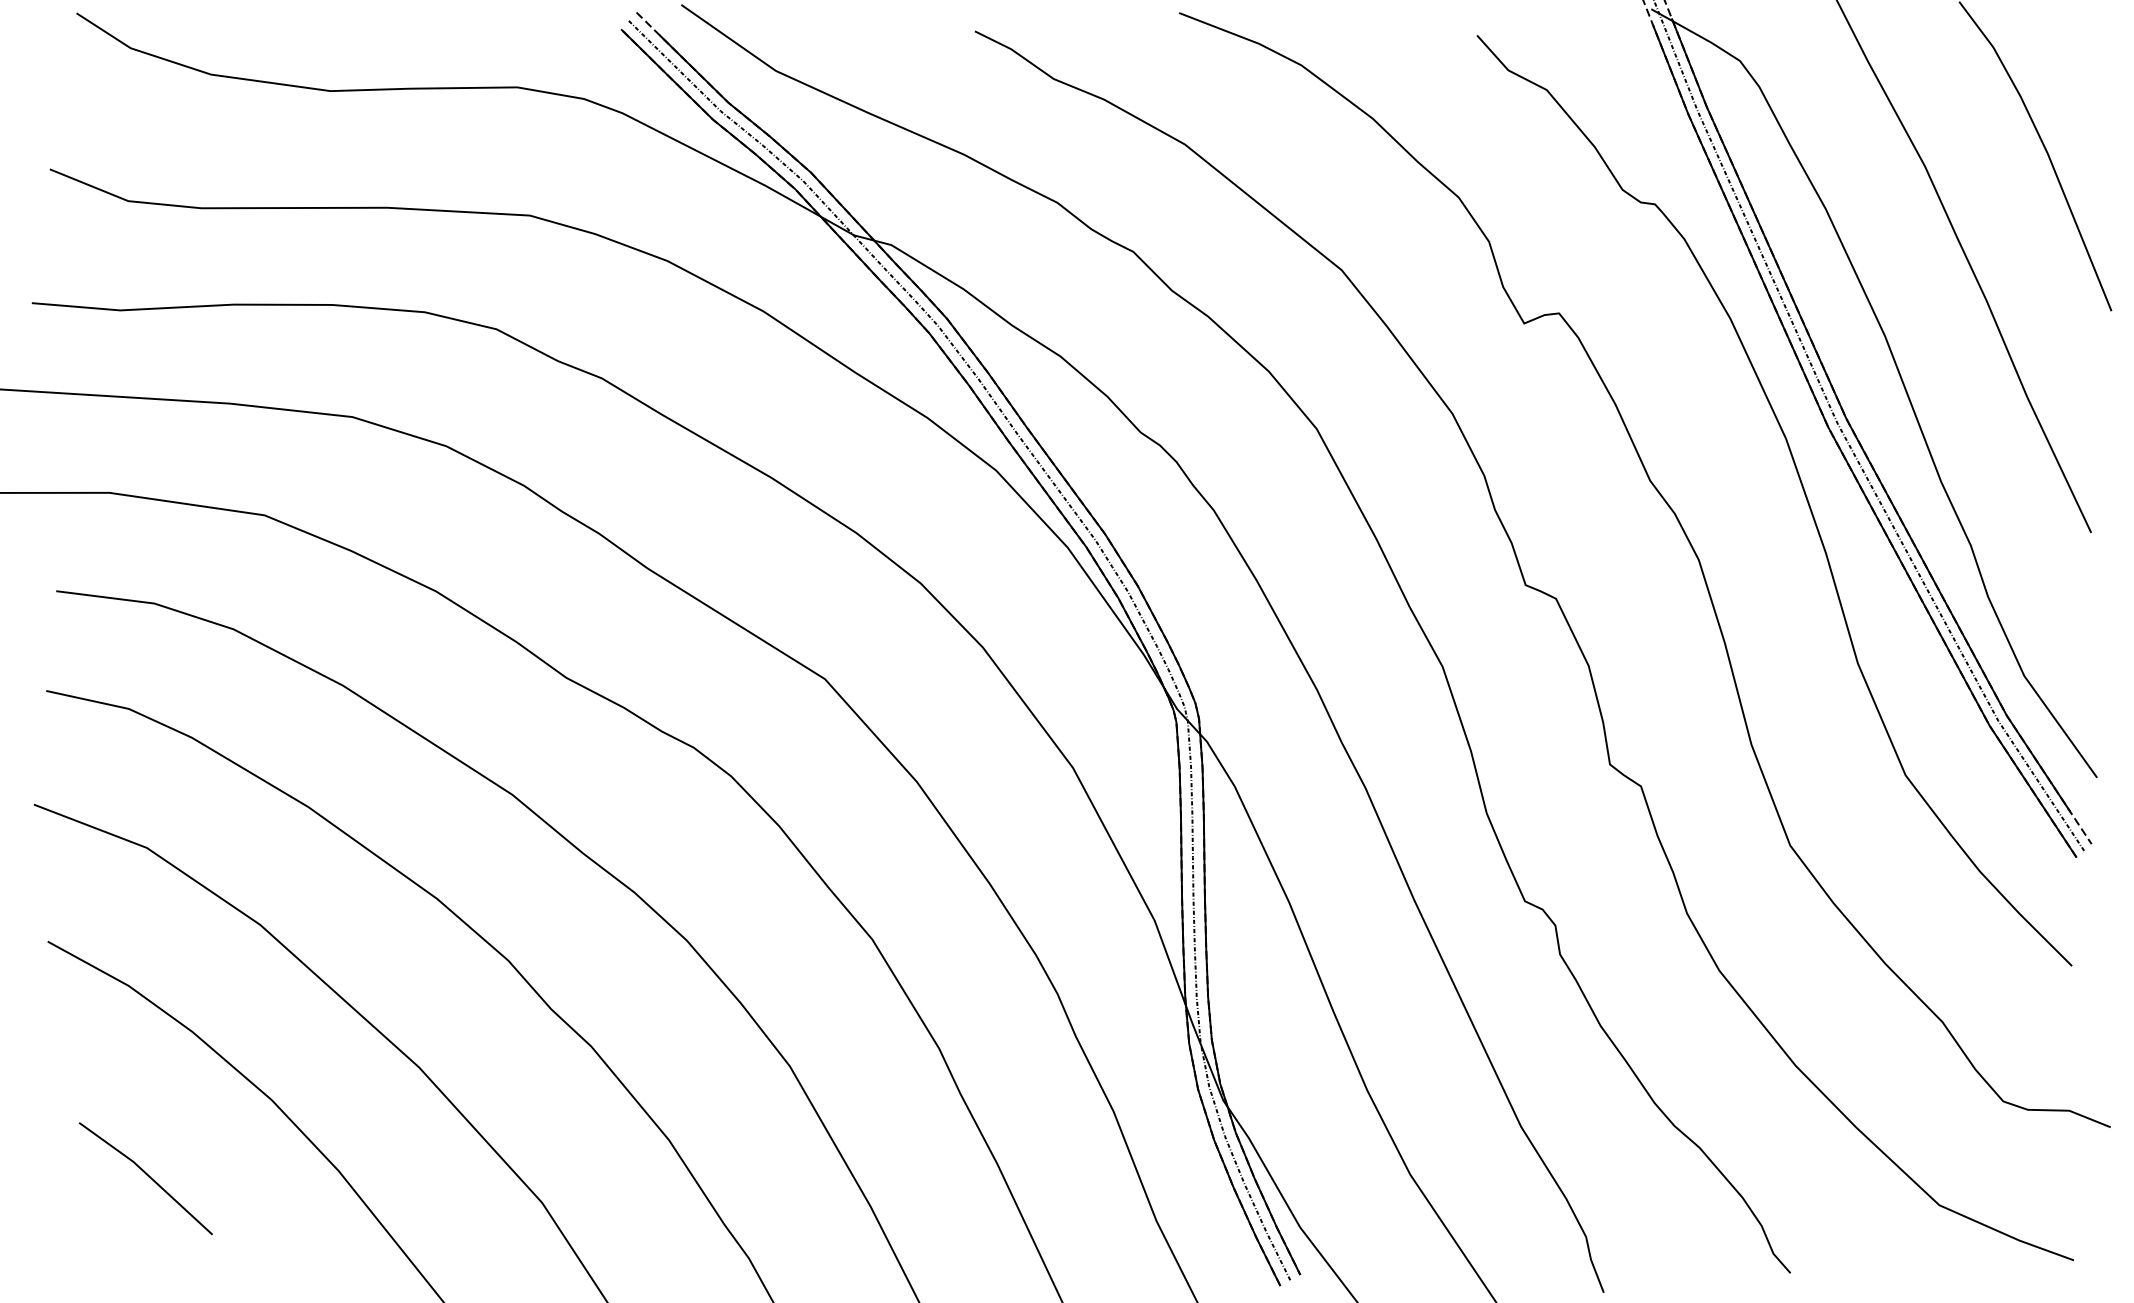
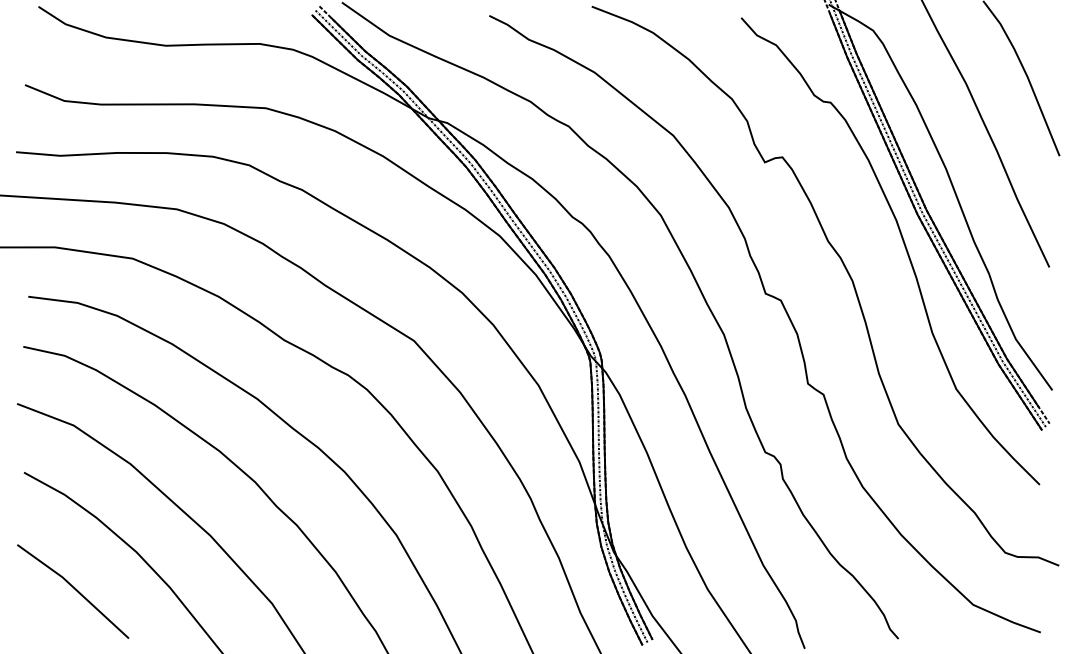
part: (146, 1178) -> (73, 591), size x1.67

